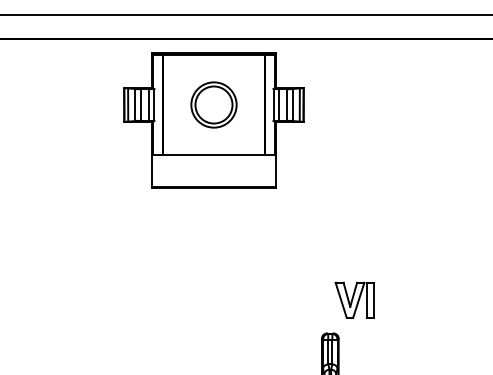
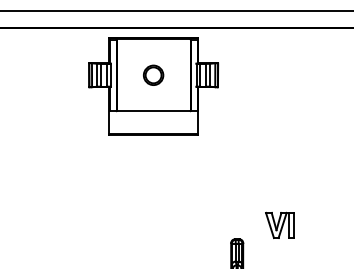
part: (213, 105) -> (153, 75), size x0.6
part: (354, 298) -> (279, 224), moved

